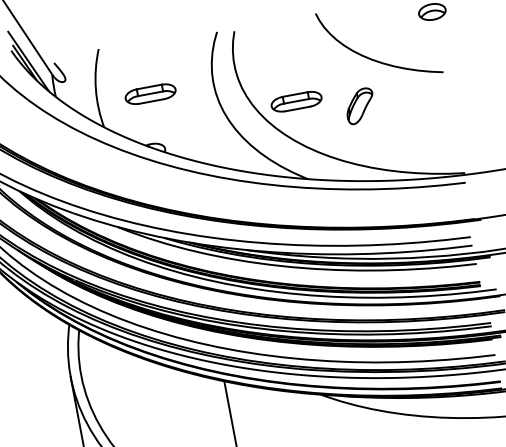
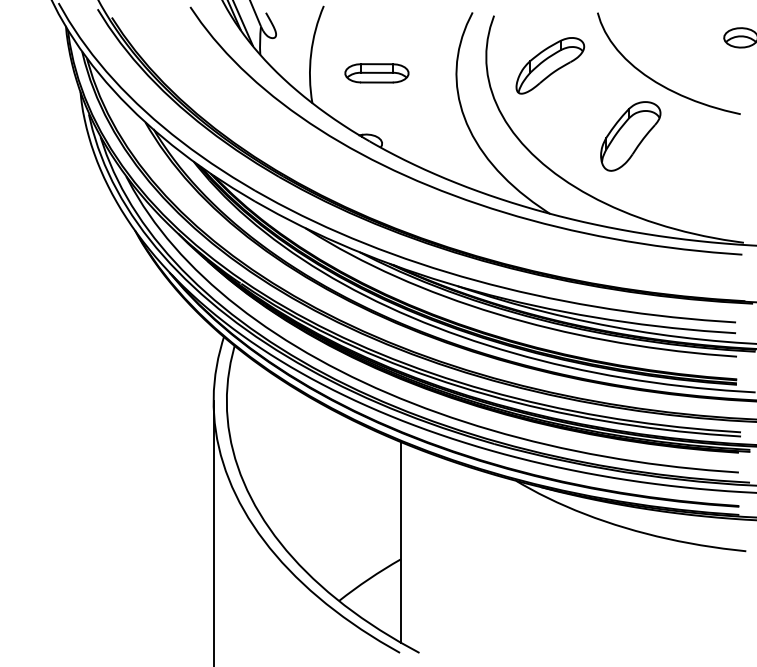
part: (286, 62) -> (550, 65), added
part: (296, 101) -> (553, 116), removed
part: (359, 106) -> (630, 136), size x1.67

